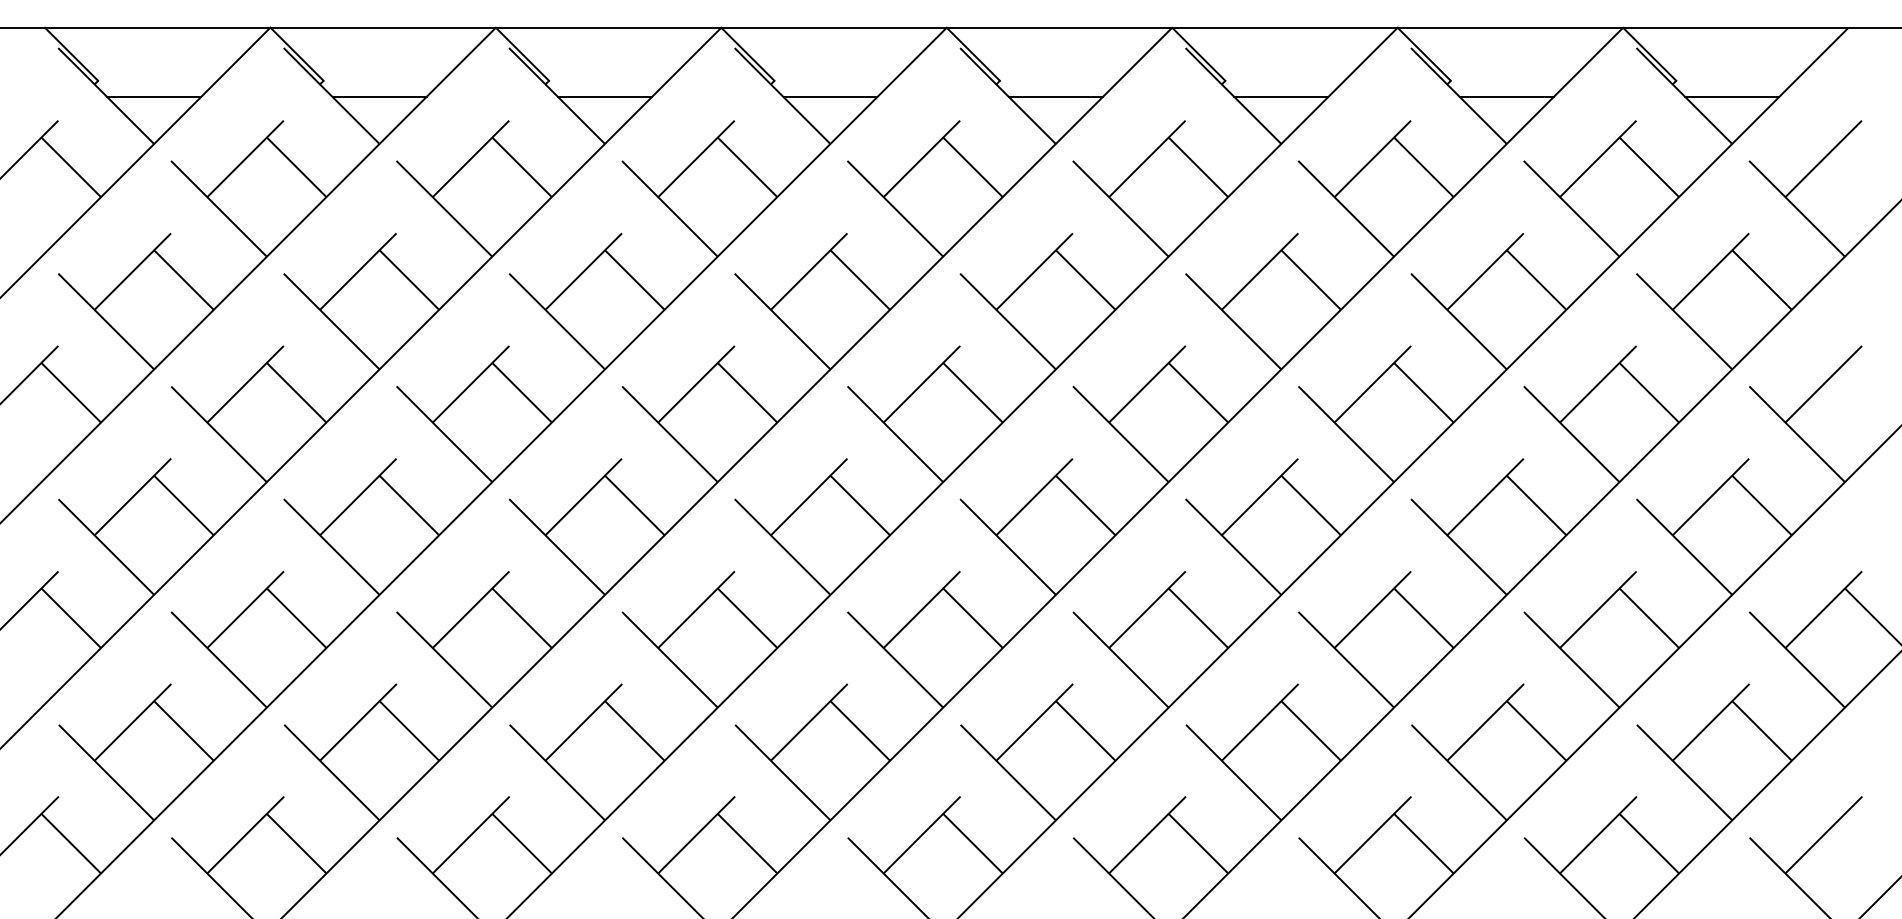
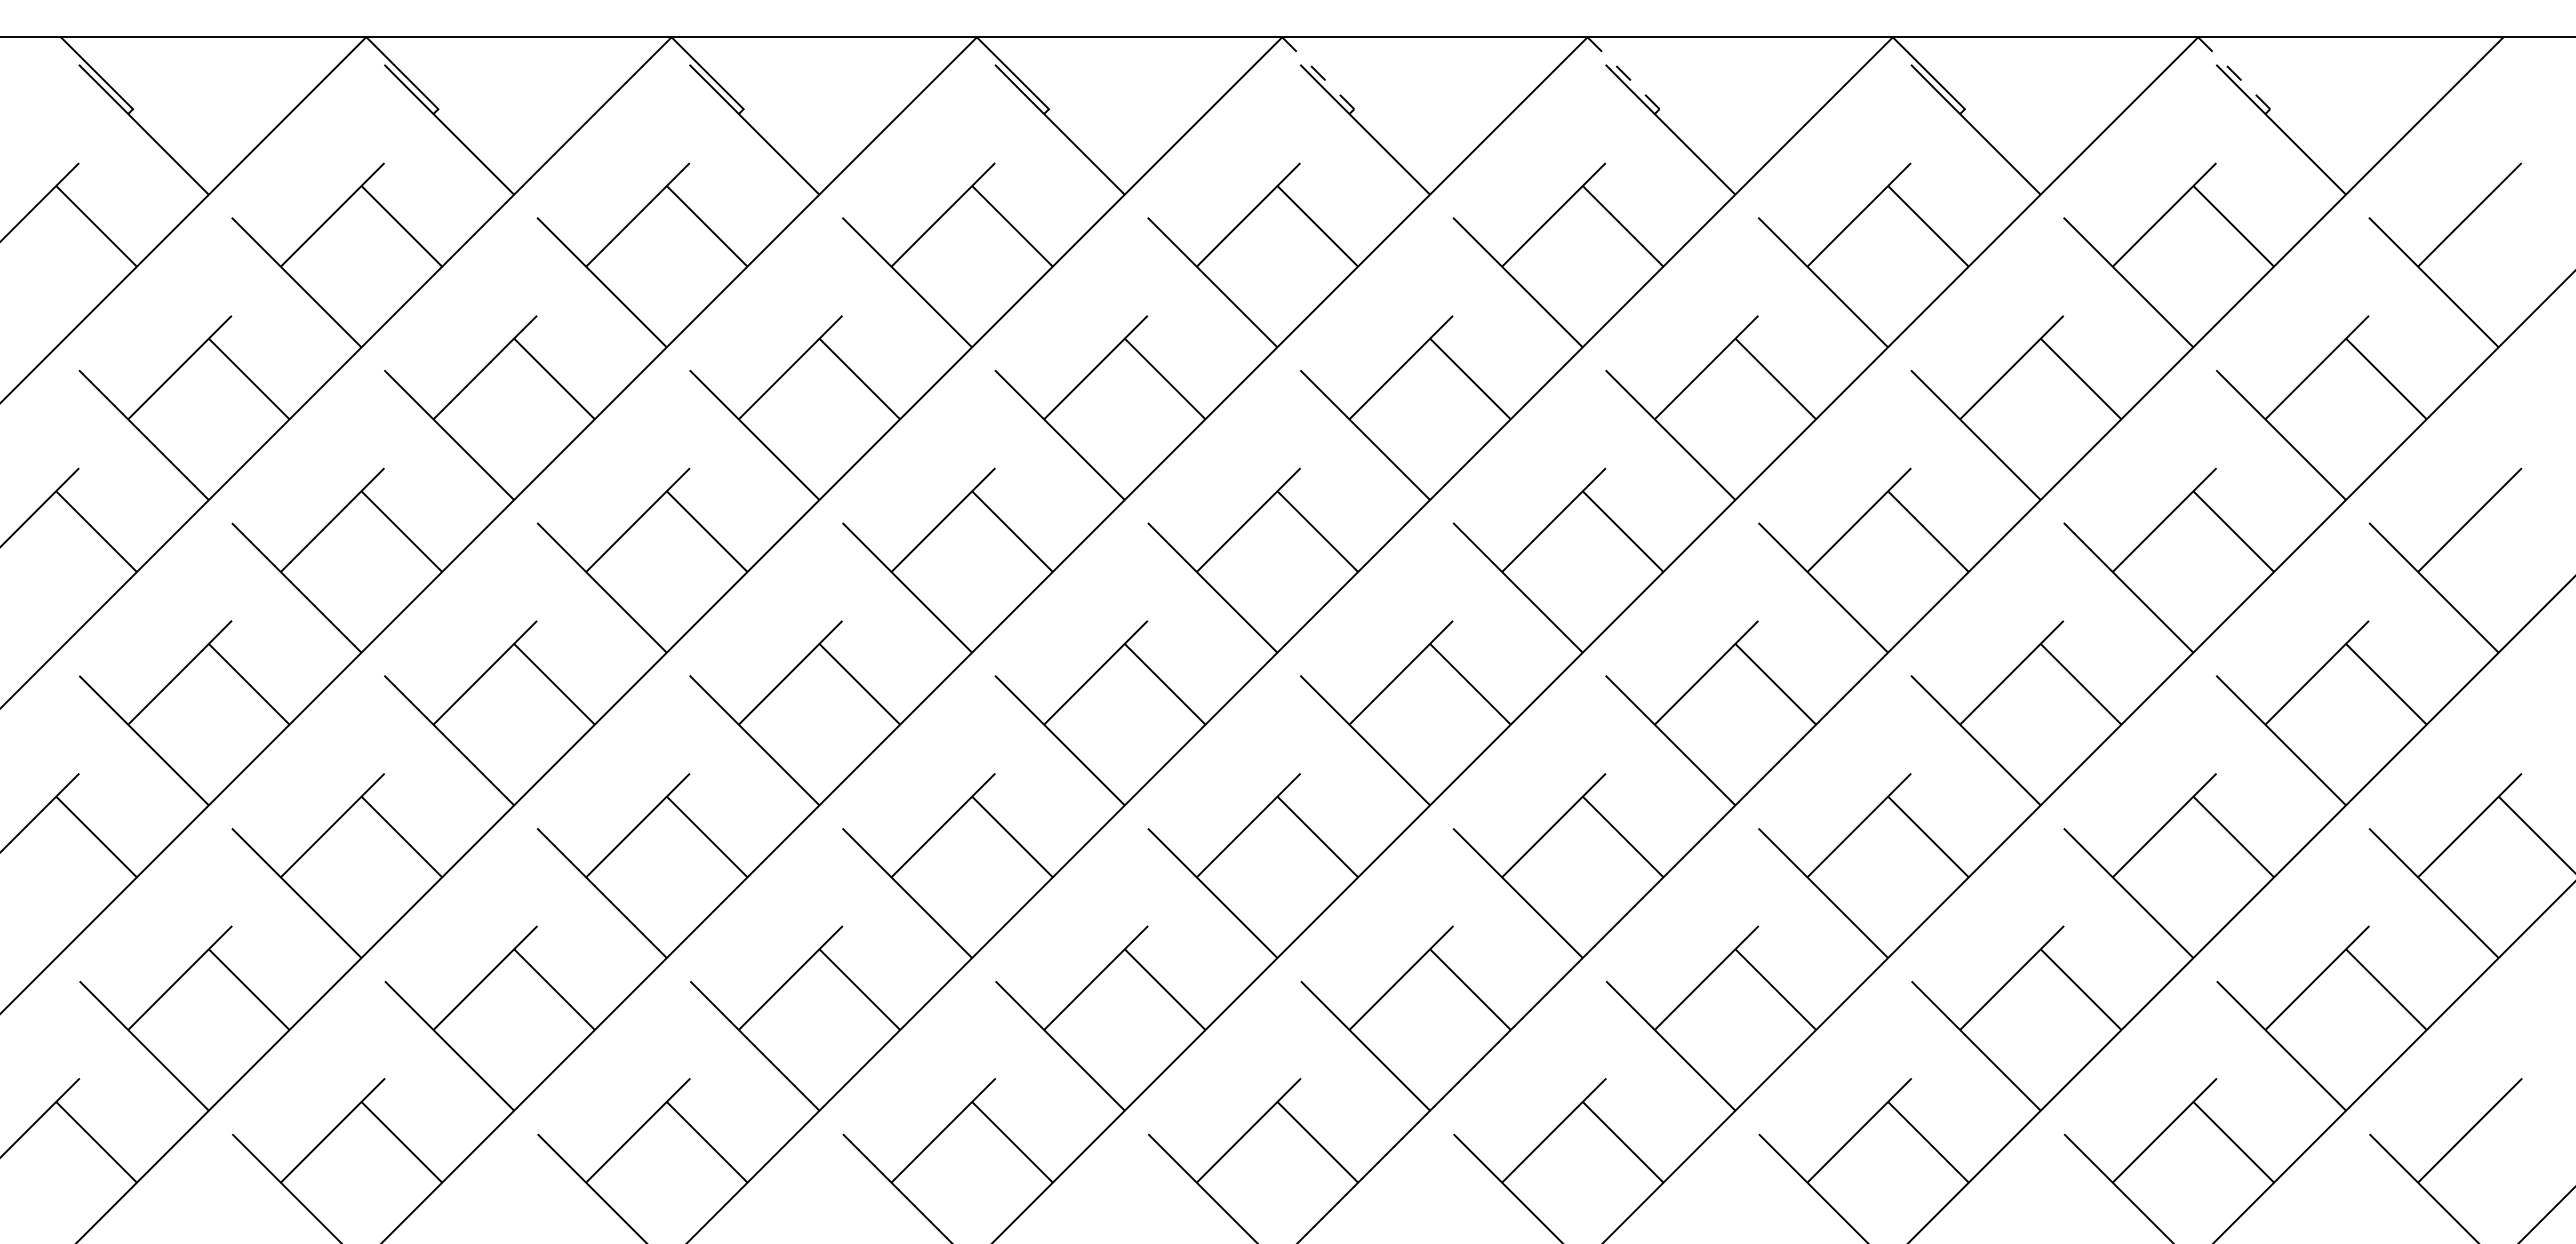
line: (973, 54) -> (1318, 73), solid -> dashed
line: (1198, 54) -> (1623, 73), solid -> dashed
line: (1649, 54) -> (2234, 73), solid -> dashed
line: (153, 97) -> (208, 131), removed
line: (379, 97) -> (513, 131), removed
line: (605, 97) -> (819, 131), removed
line: (830, 97) -> (1124, 131), removed
line: (1055, 97) -> (1429, 131), removed
line: (1281, 97) -> (1735, 131), removed
line: (1506, 97) -> (2040, 131), removed
line: (1731, 97) -> (2345, 131), removed

